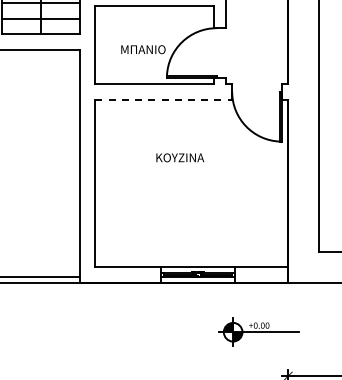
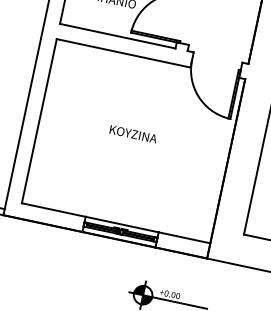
line: (164, 99) -> (124, 53), dashed -> solid
text: (179, 157) -> (132, 133), moved

